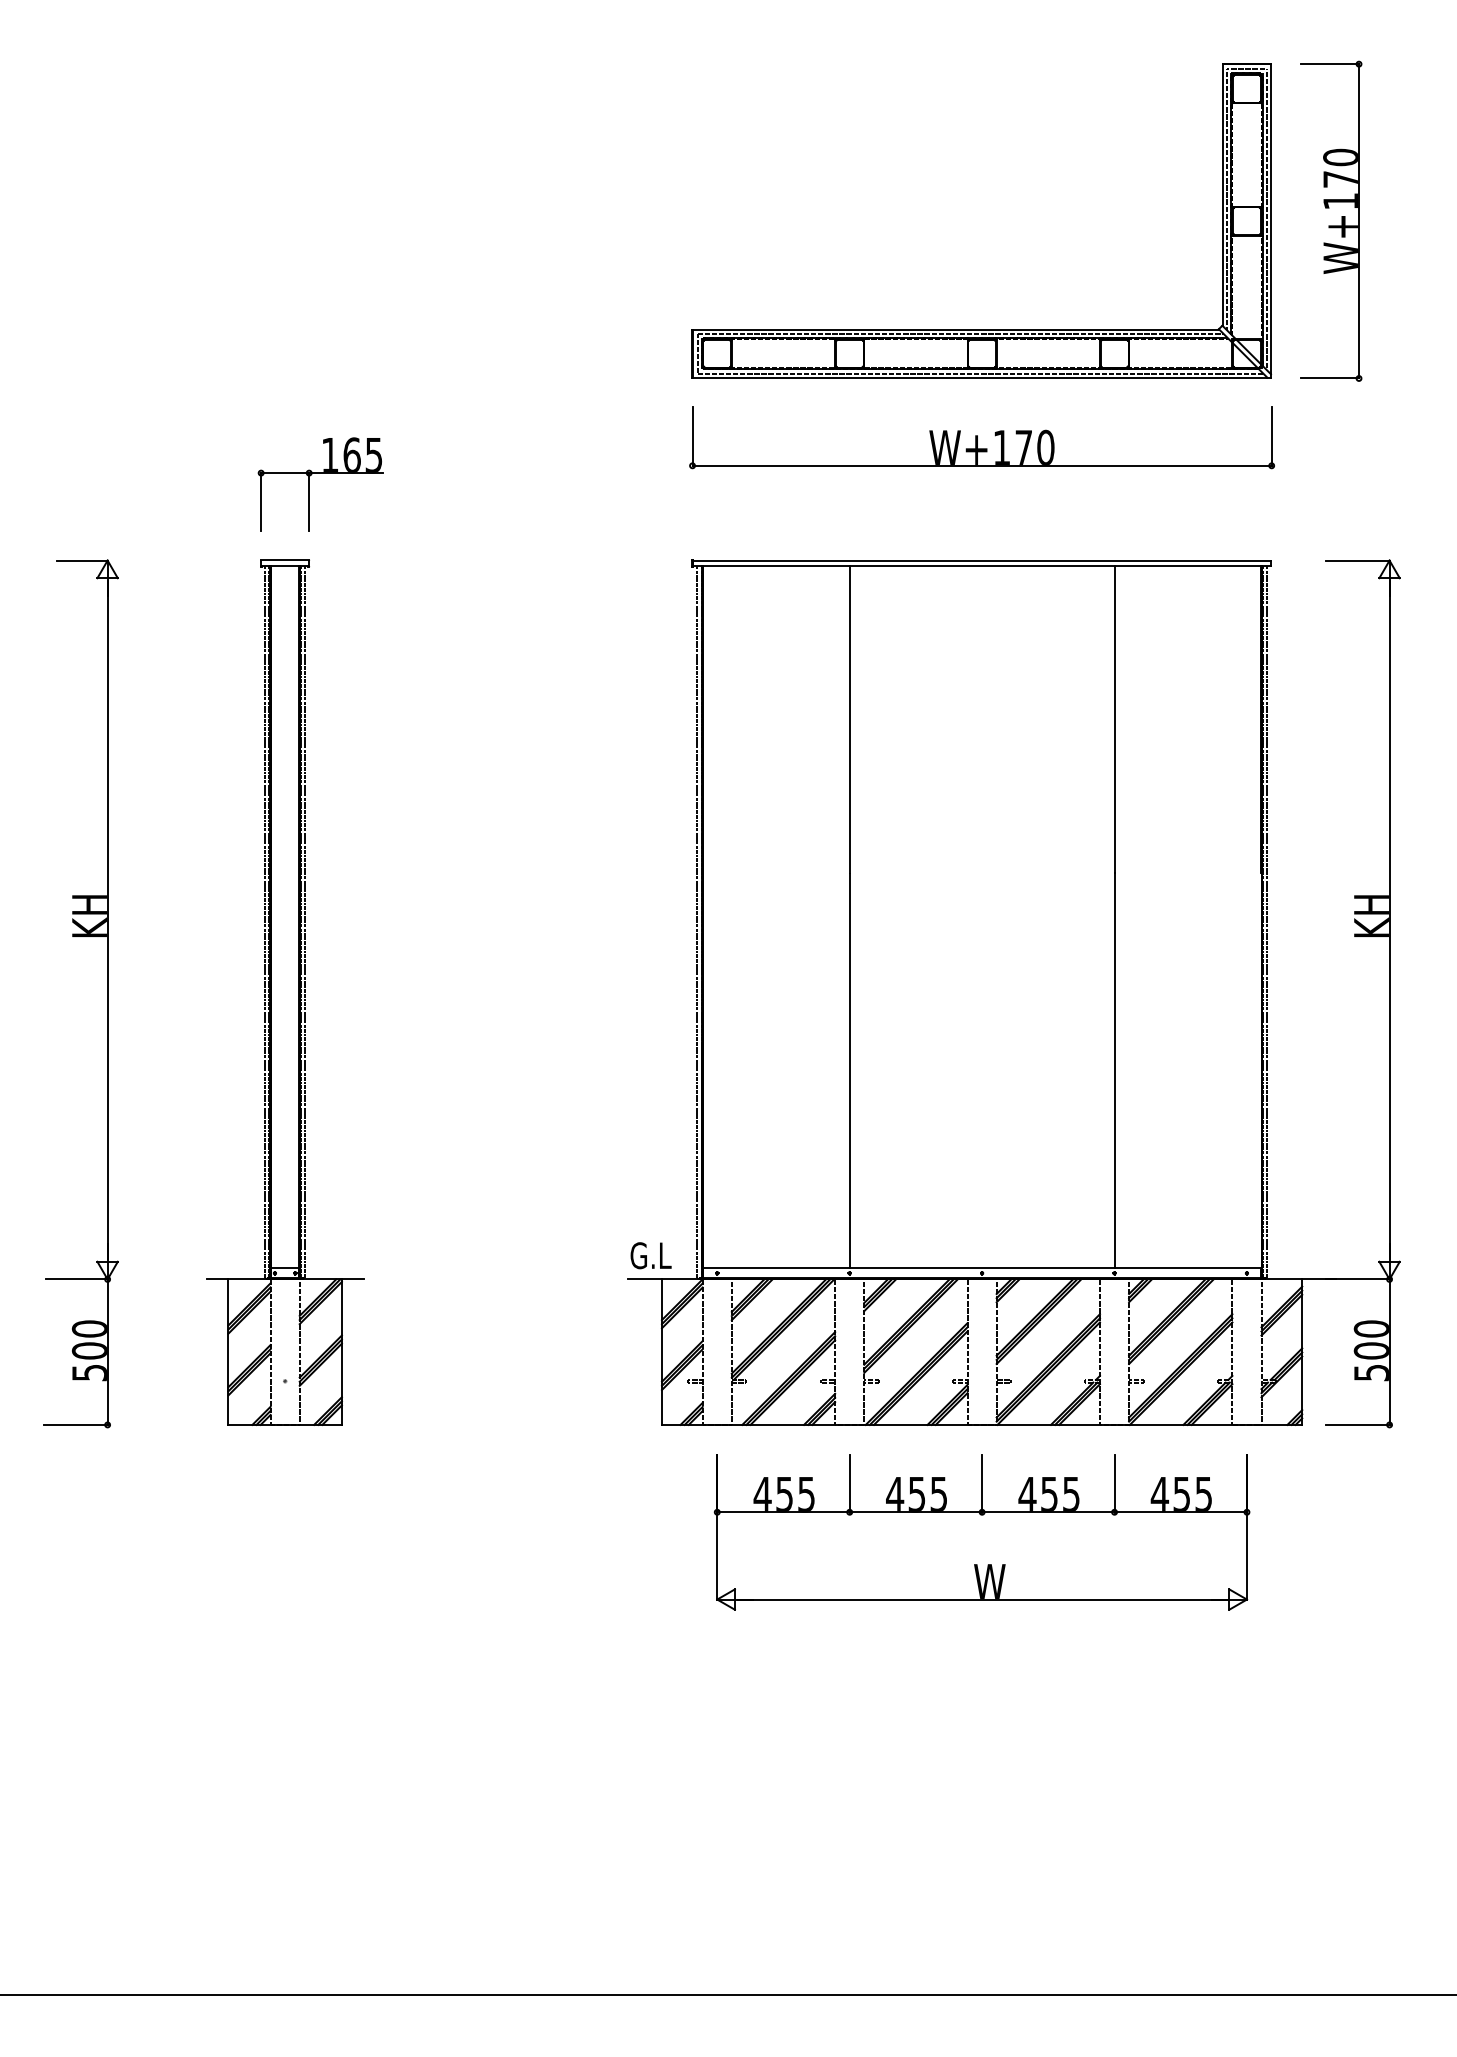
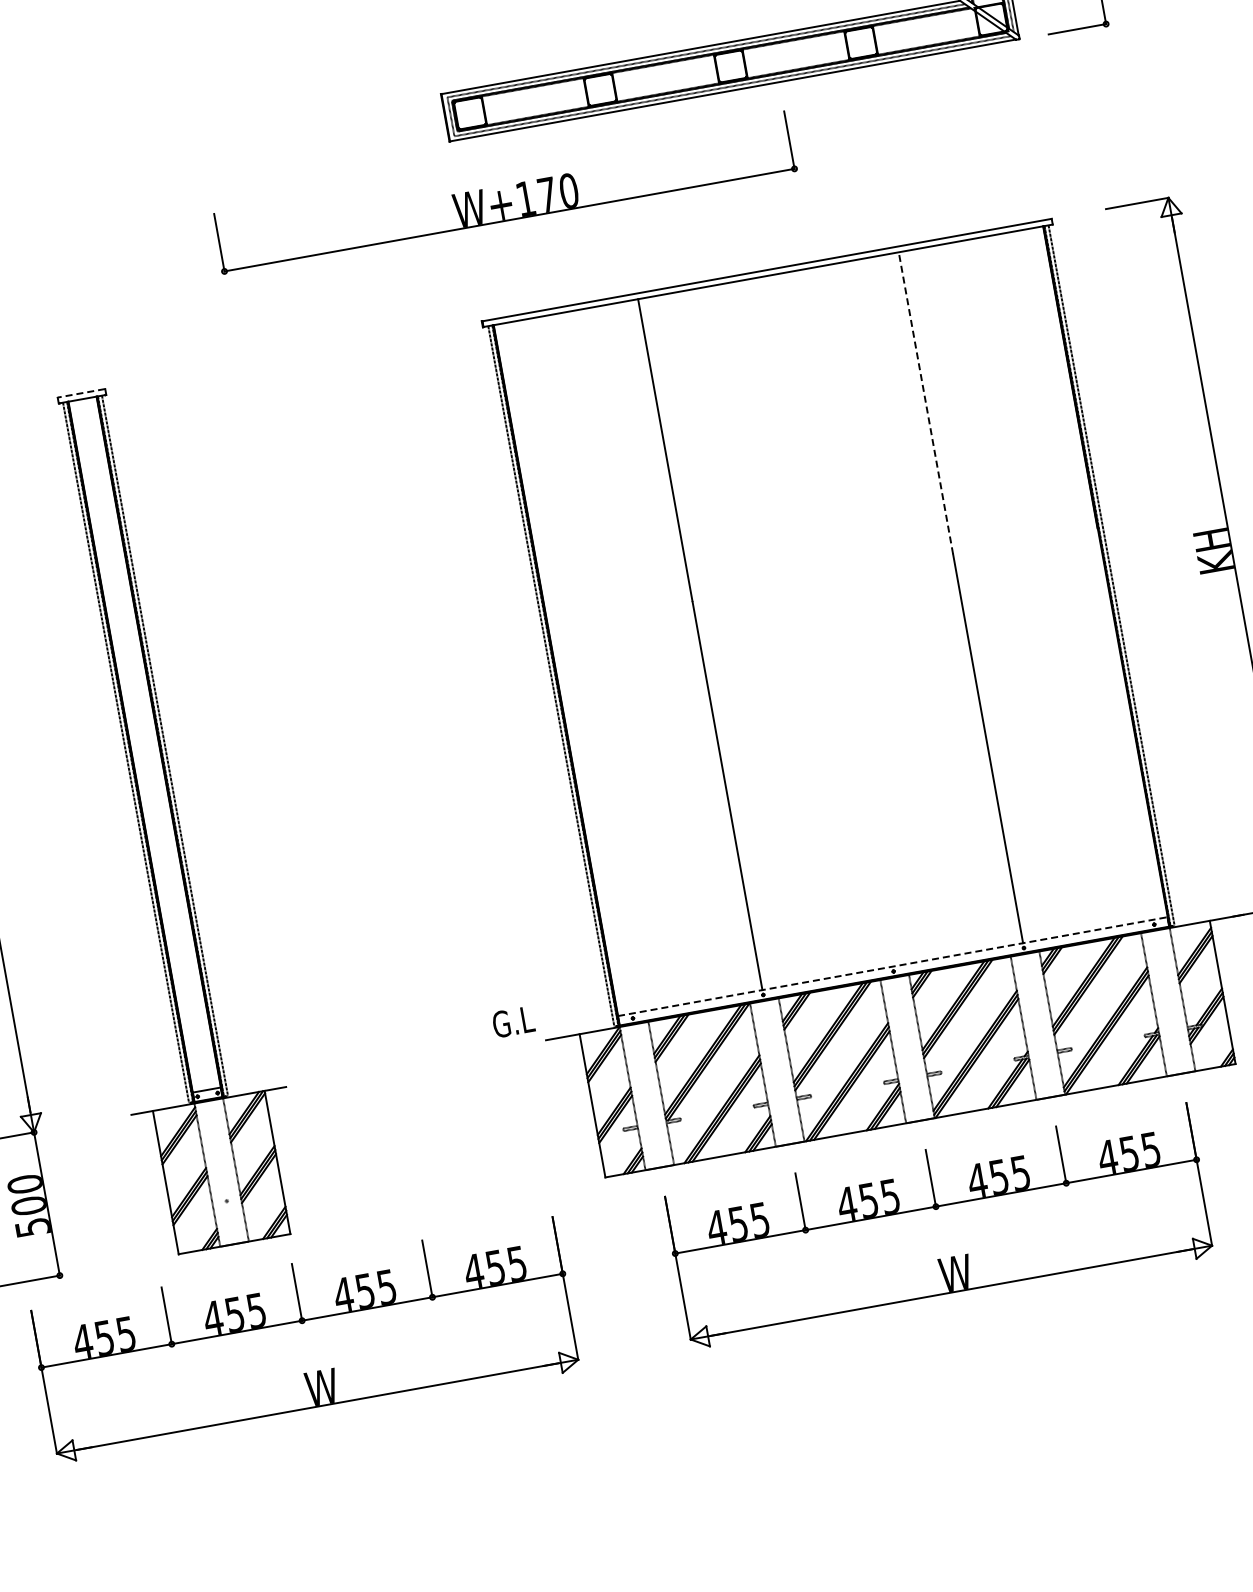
part: (981, 437) -> (503, 192), moved
part: (320, 473) -> (100, 301), removed
line: (285, 560) -> (81, 393), solid -> dashed
line: (1114, 719) -> (925, 403), solid -> dashed
text: (650, 1255) -> (512, 1021), moved
line: (982, 1268) -> (893, 966), solid -> dashed
part: (337, 1532) -> (305, 1340), added

